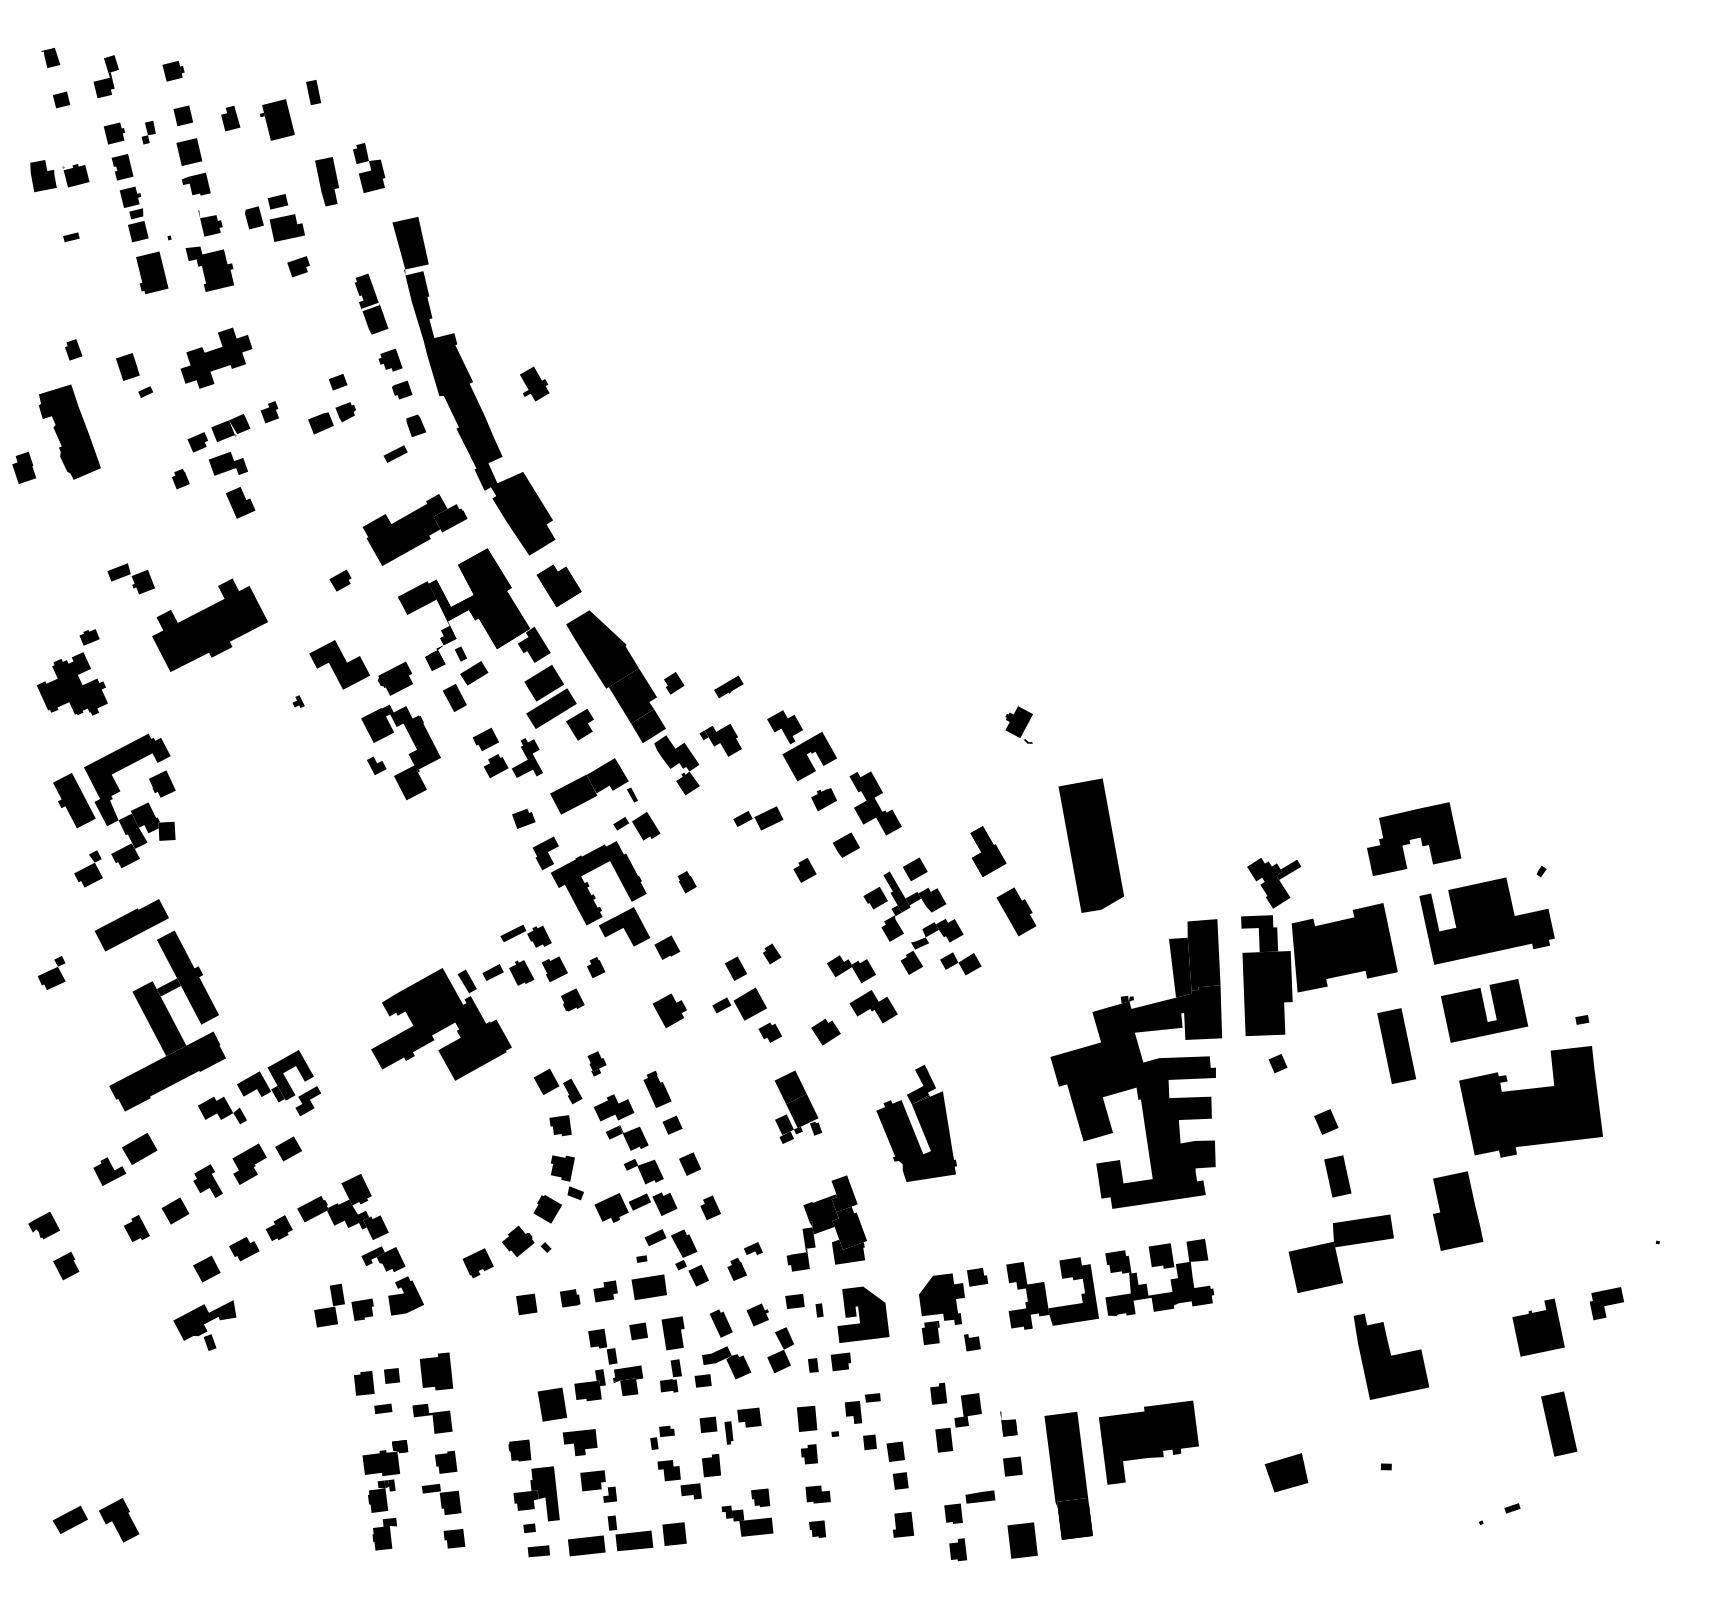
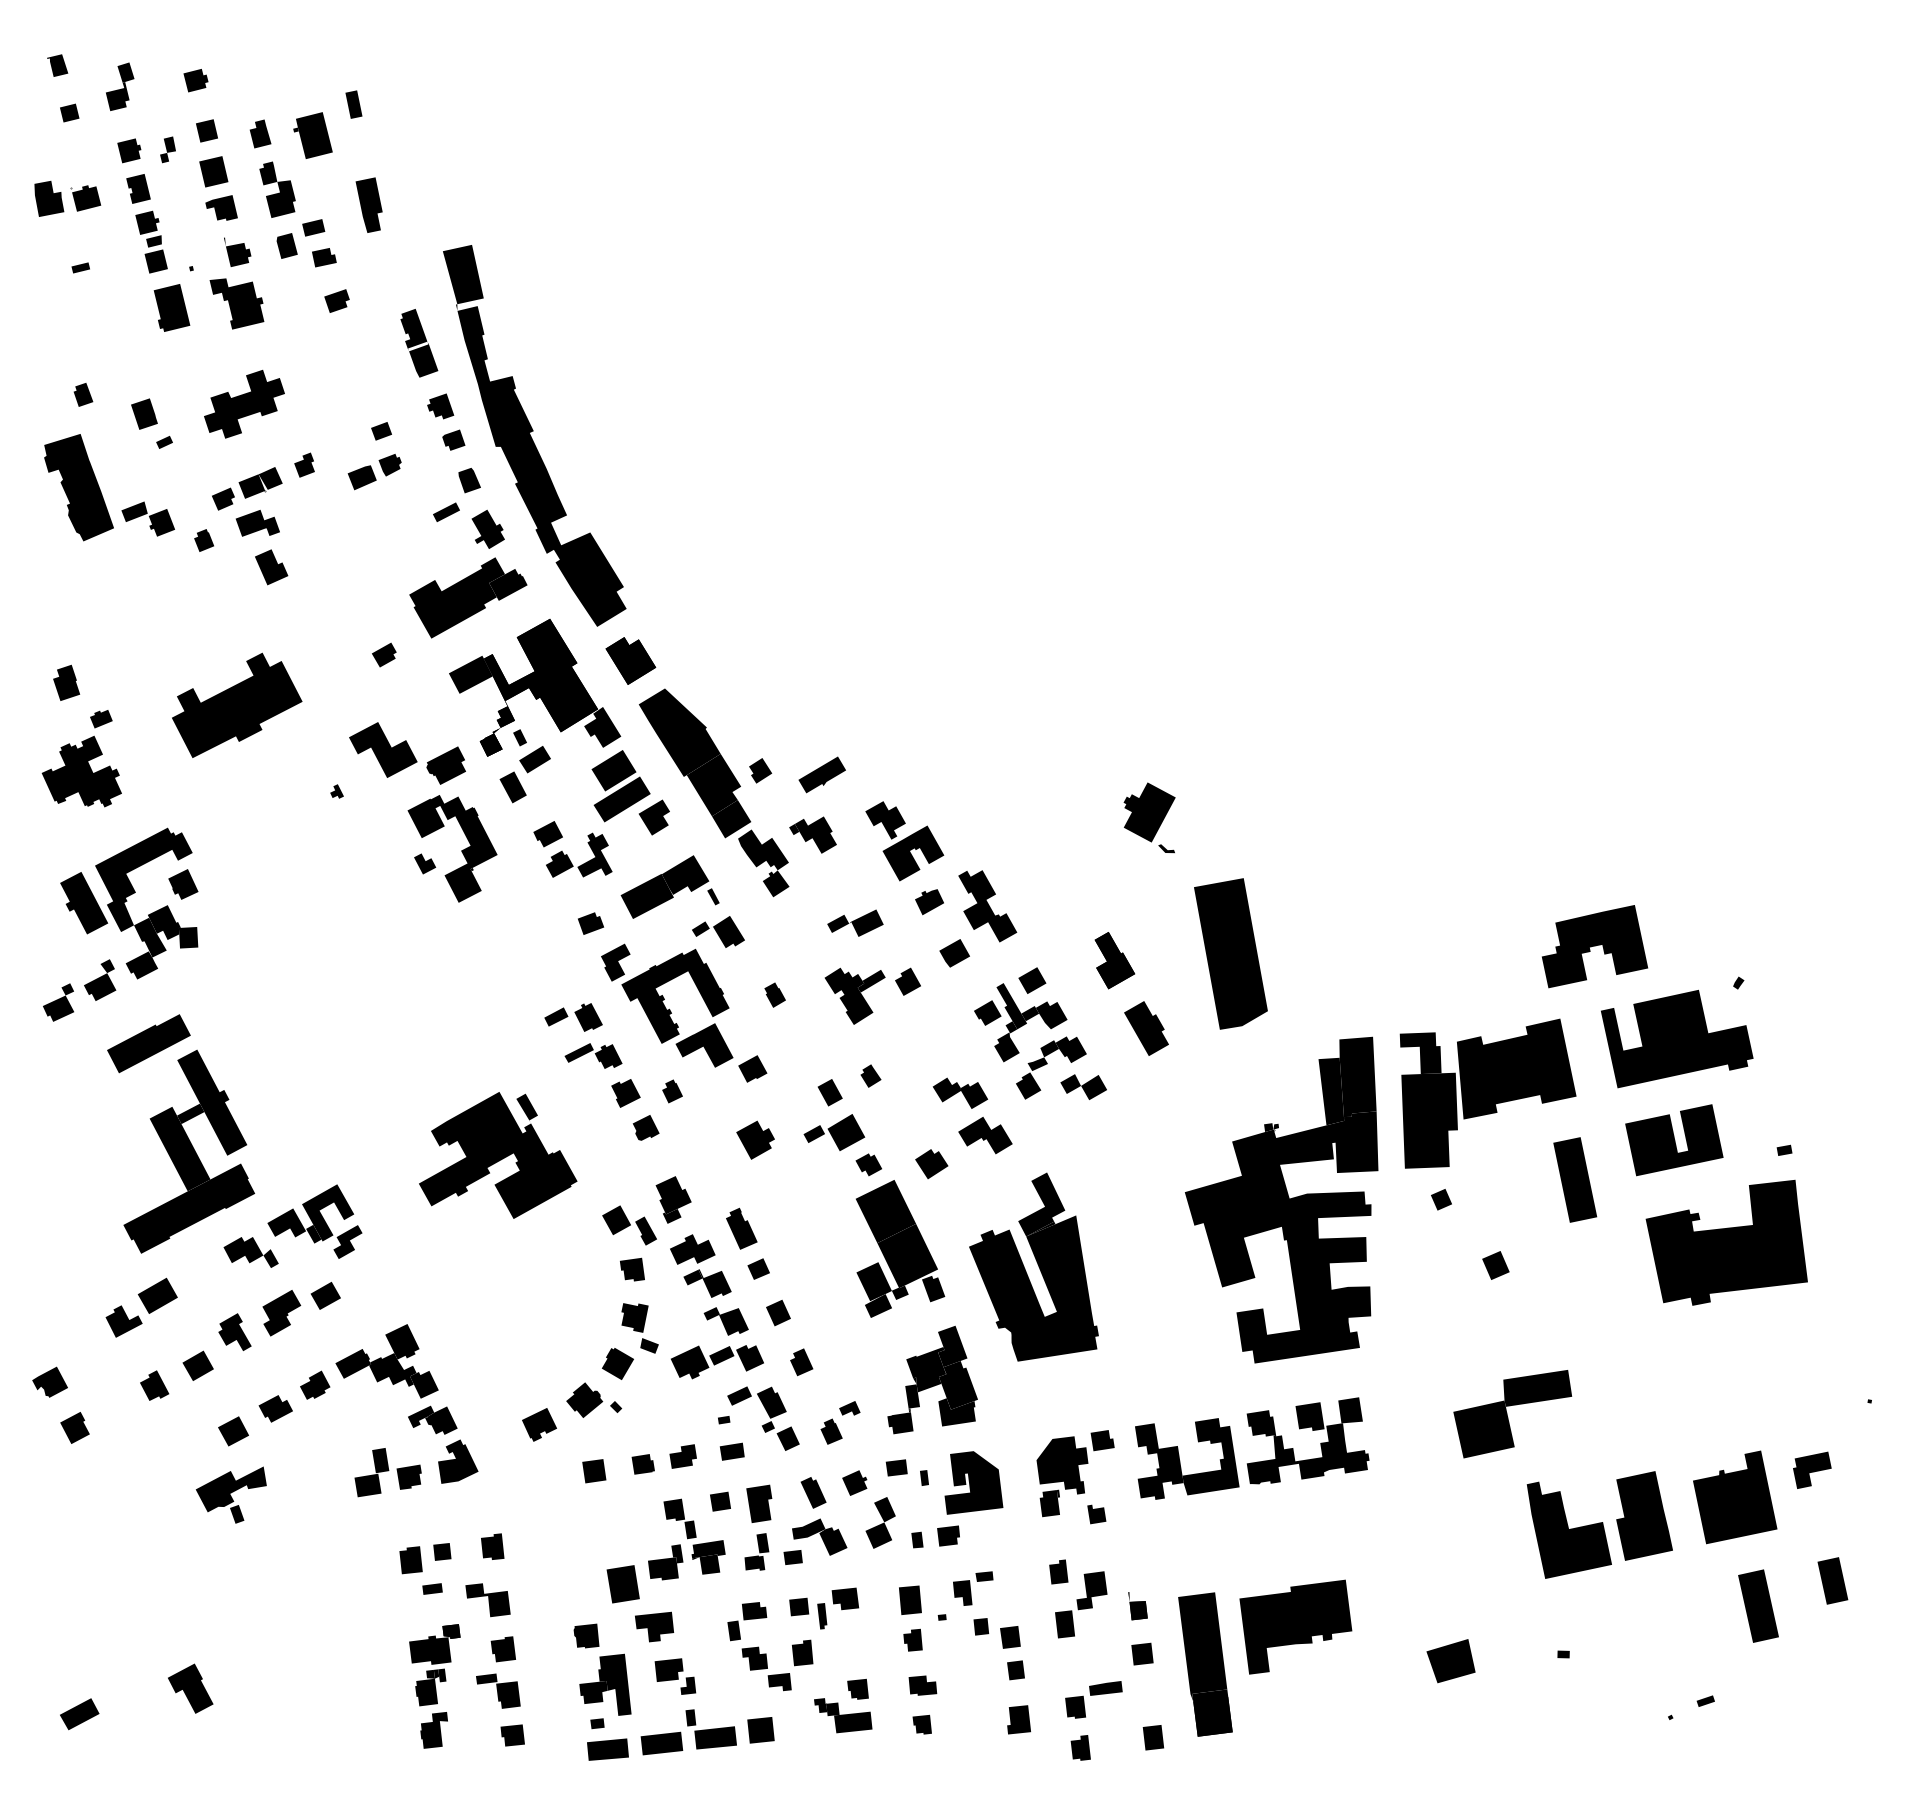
part: (369, 167) -> (277, 189), moved
part: (287, 228) -> (324, 257), size x0.62
part: (534, 383) -> (487, 528), moved
part: (24, 467) -> (66, 682), moved
part: (130, 578) -> (147, 518), moved
part: (728, 686) -> (821, 774), size x1.43
part: (1019, 724) -> (1149, 817), size x1.67
part: (1273, 882) -> (854, 995), moved
part: (51, 972) -> (58, 1002), moved
part: (508, 972) -> (573, 1017), moved
part: (596, 1063) -> (673, 1199), size x1.67
part: (798, 1106) -> (900, 1248), size x1.67
part: (916, 1122) -> (1033, 1266), size x1.43
part: (1337, 1176) -> (1832, 1580), moved
part: (1458, 1210) -> (1644, 1515), moved
part: (648, 1286) -> (731, 1451), size x0.62
part: (1538, 1327) -> (1735, 1497), size x1.43
part: (436, 1371) -> (492, 1546), size x0.62
part: (662, 1437) -> (747, 1621), size x1.43
part: (119, 1520) -> (190, 1688), moved
part: (1022, 1540) -> (1153, 1737), size x0.62
part: (538, 1551) -> (607, 1749), size x1.67

